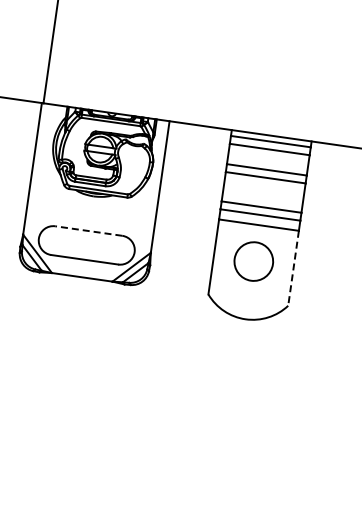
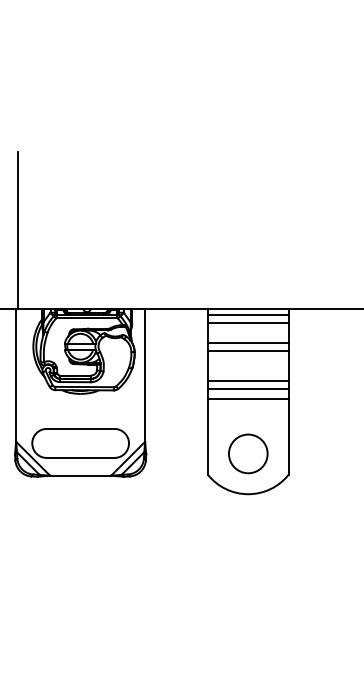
line: (88, 230) -> (80, 428), dashed -> solid
circle: (254, 261) -> (248, 453), moved
line: (293, 267) -> (288, 436), dashed -> solid

